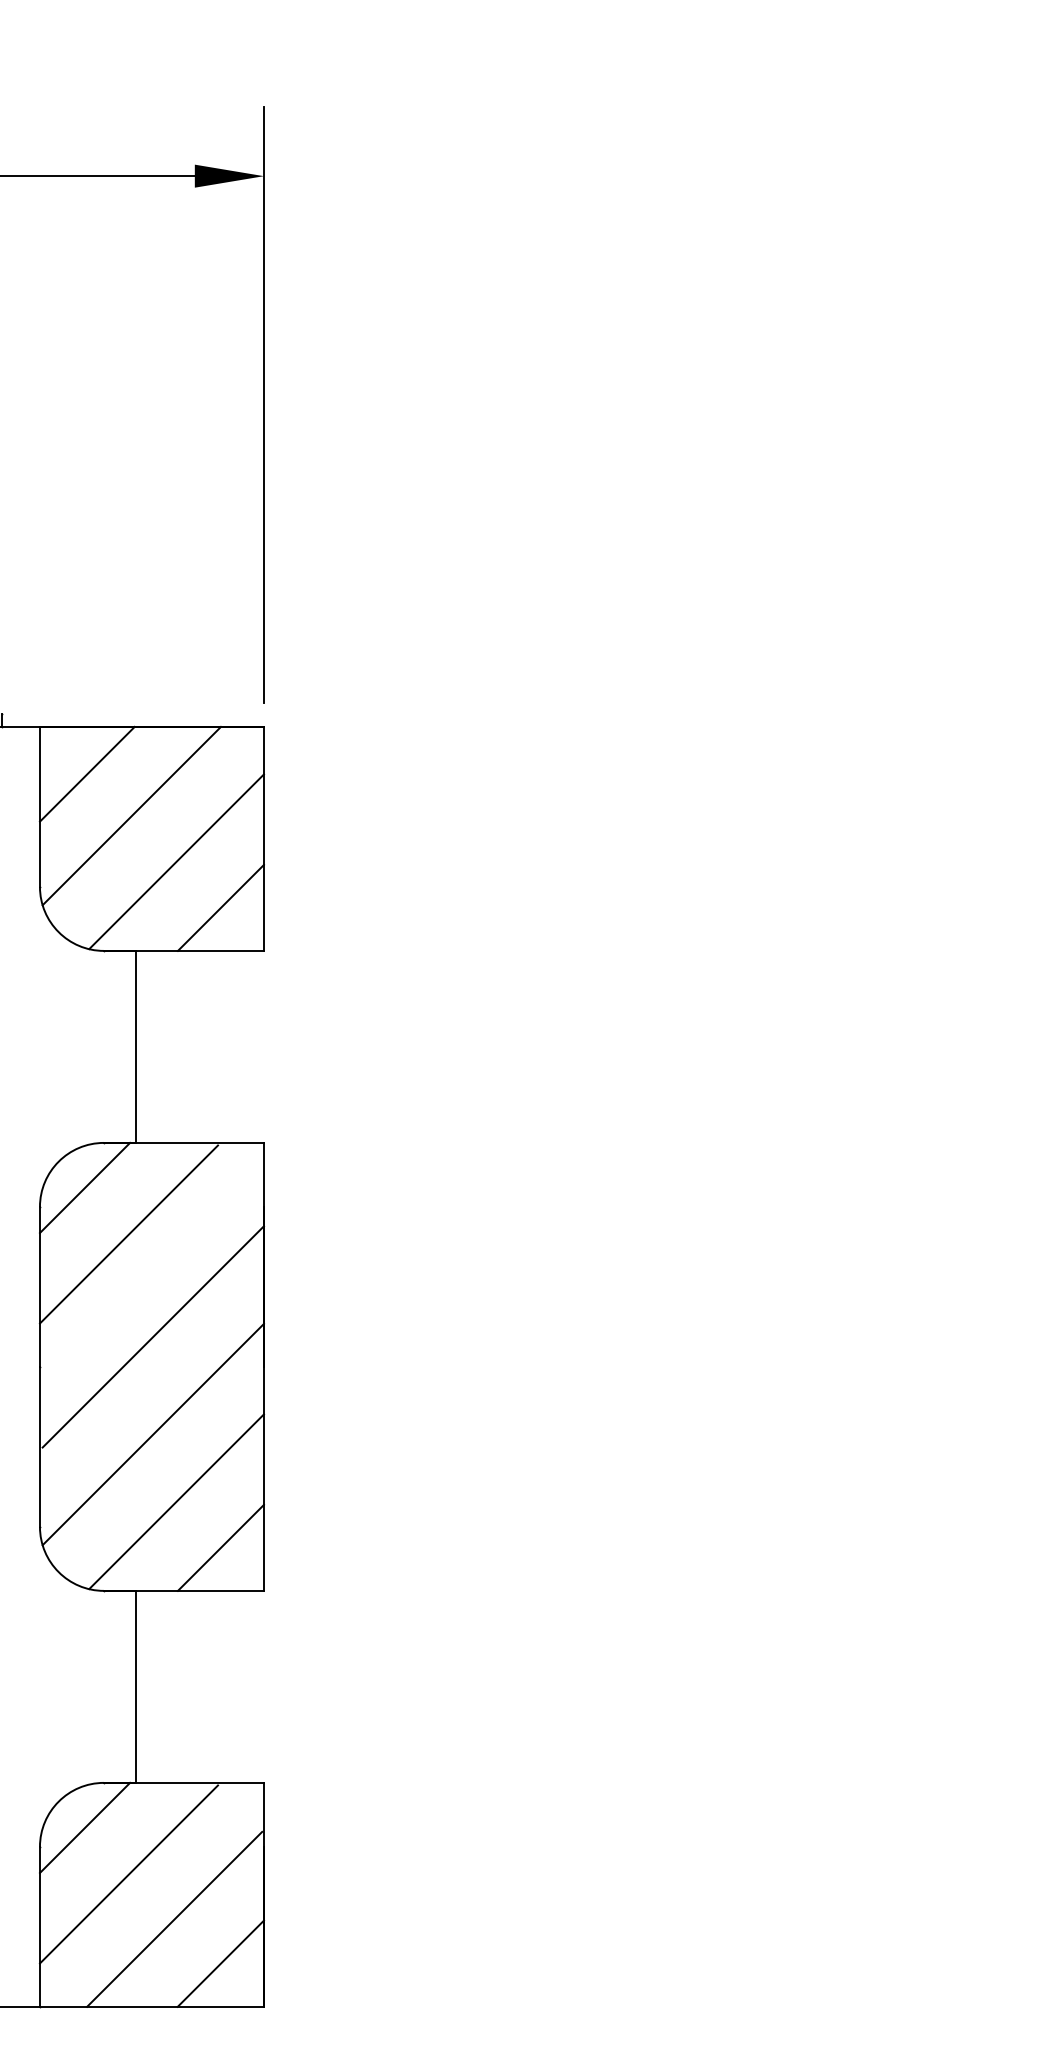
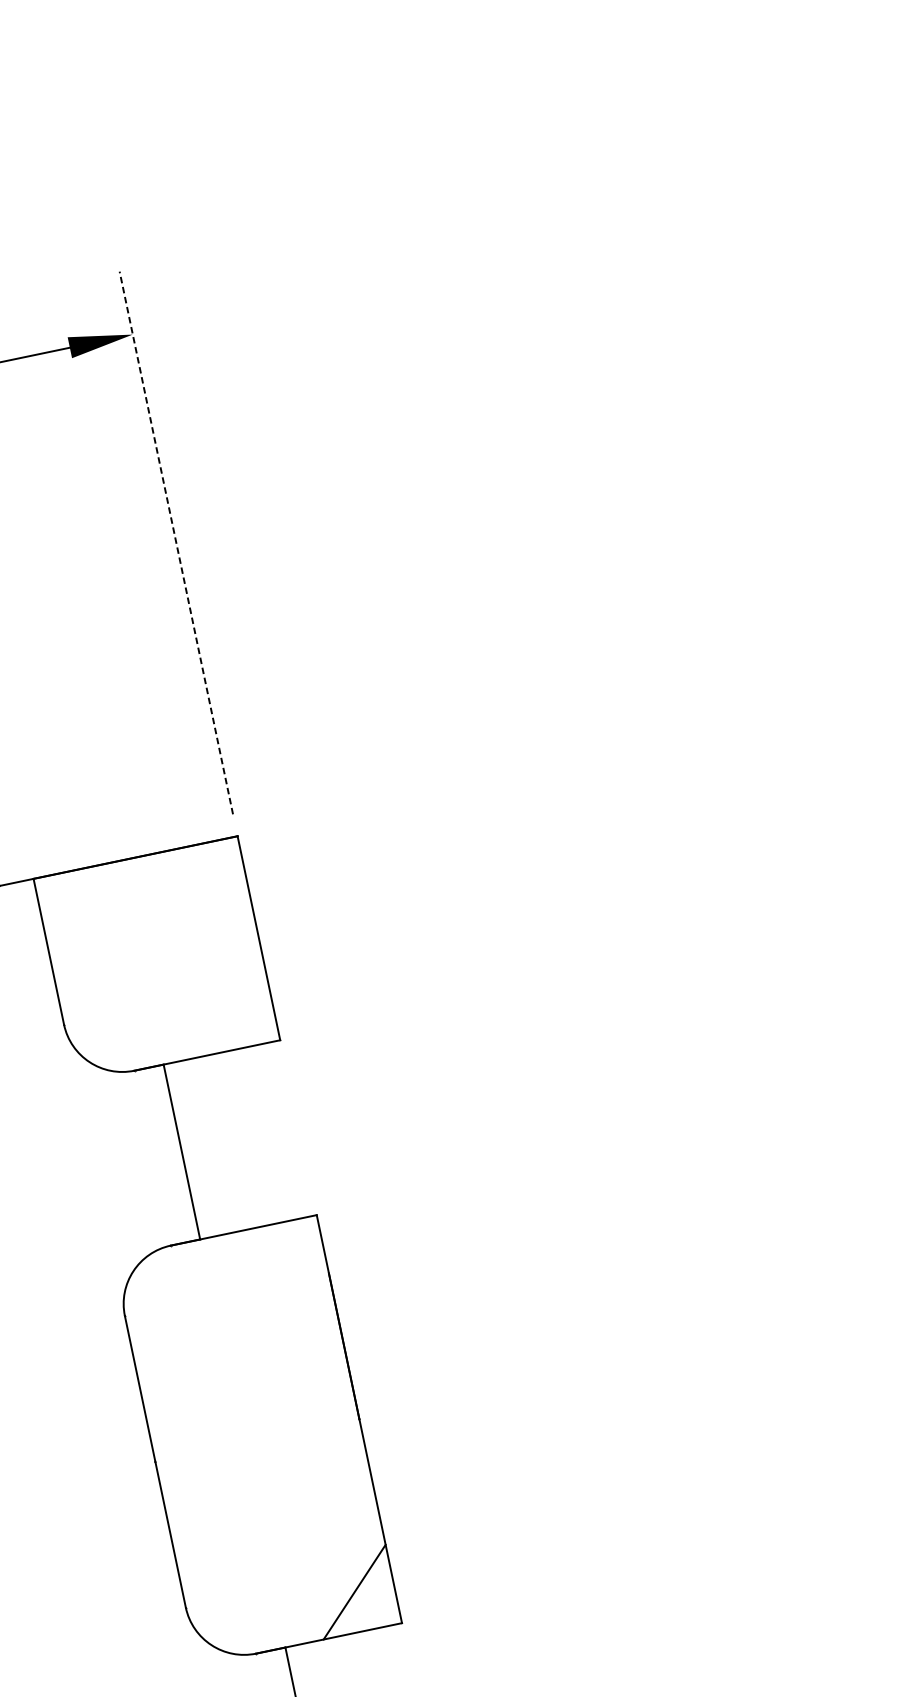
line: (263, 404) -> (175, 542), solid -> dashed
line: (86, 773) -> (84, 912), removed
line: (131, 815) -> (133, 942), removed
line: (176, 861) -> (183, 975), removed
line: (220, 907) -> (232, 1008), removed
line: (84, 1187) -> (161, 1289), removed
line: (128, 1234) -> (210, 1324), removed
line: (152, 1336) -> (252, 1412), removed
line: (152, 1434) -> (270, 1501), removed
line: (176, 1501) -> (305, 1558), removed

